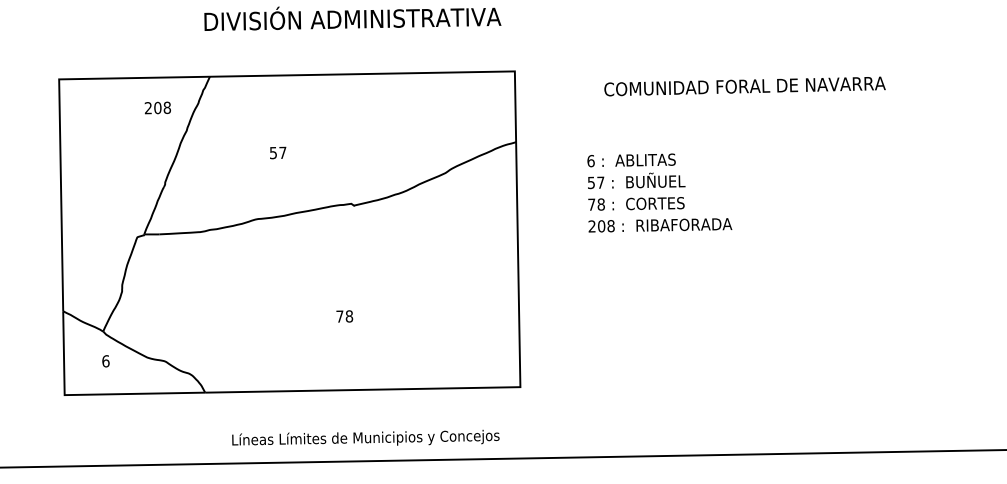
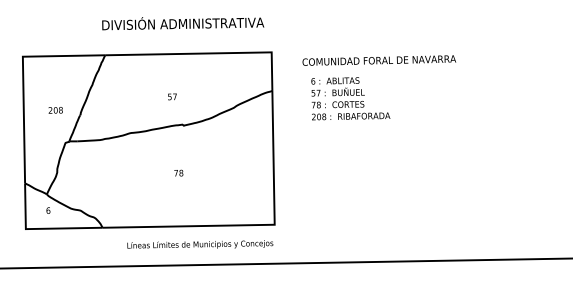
text: (745, 86) -> (379, 60), moved
text: (157, 108) -> (55, 110), moved
text: (278, 152) -> (172, 96), moved
text: (659, 192) -> (350, 98), moved
text: (344, 315) -> (178, 172), moved
text: (366, 437) -> (200, 244), moved

